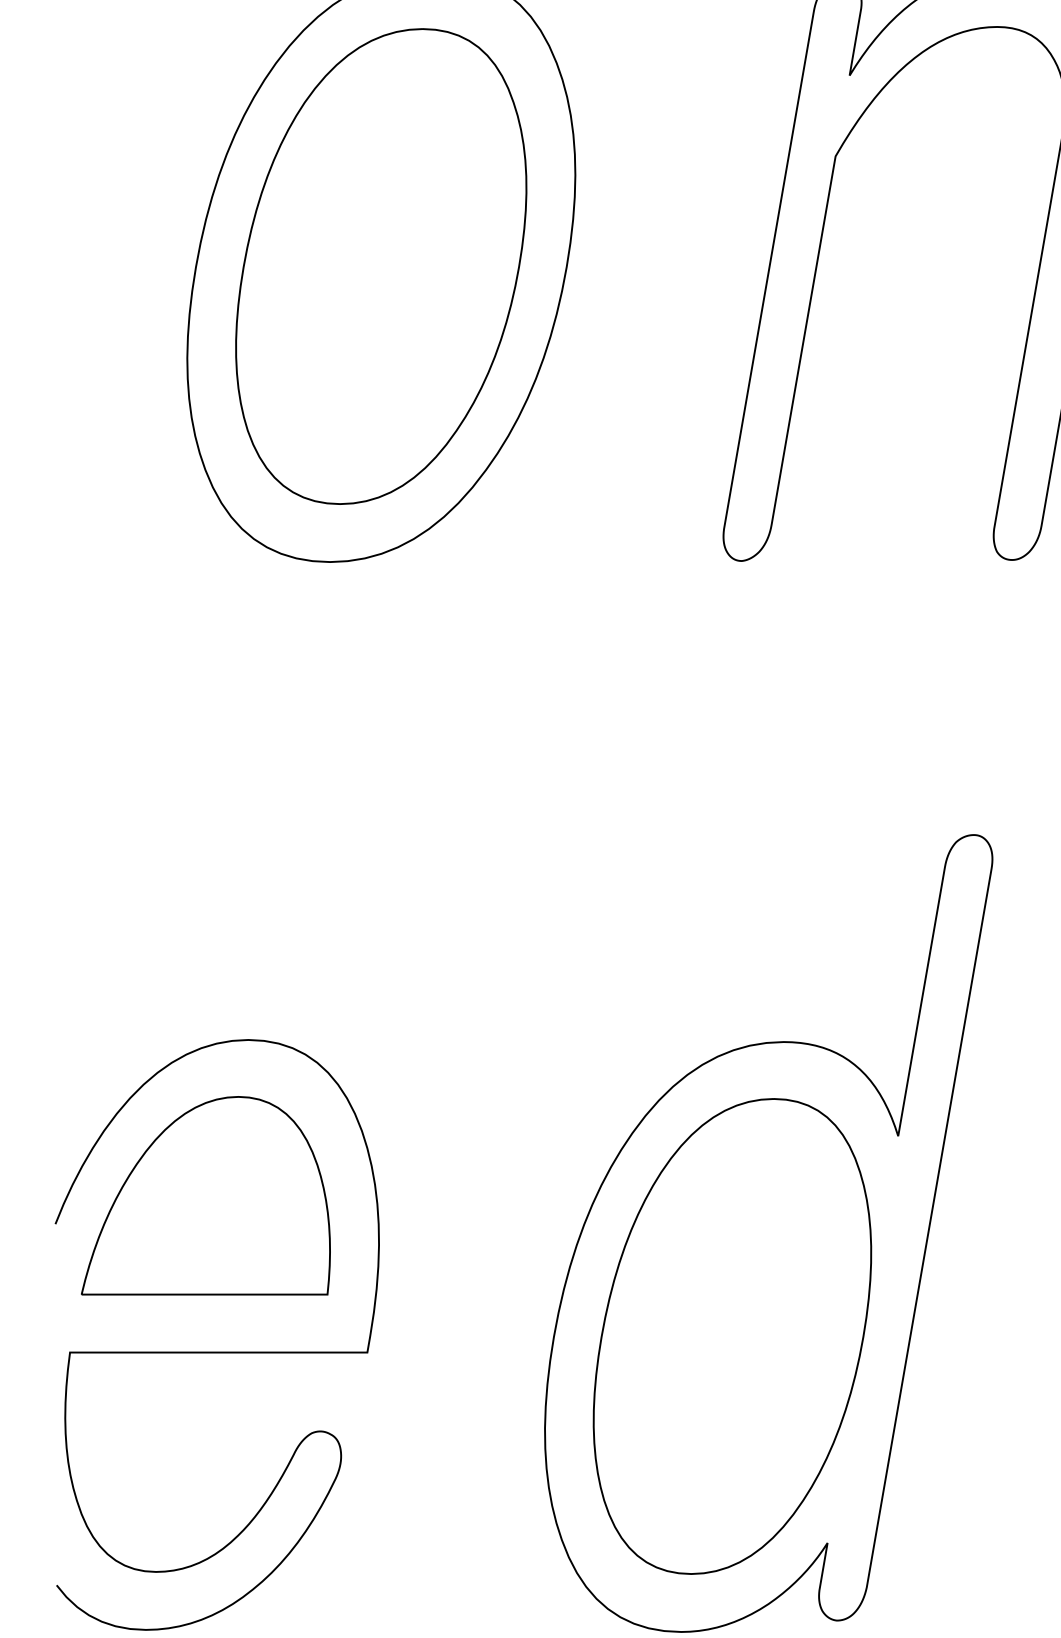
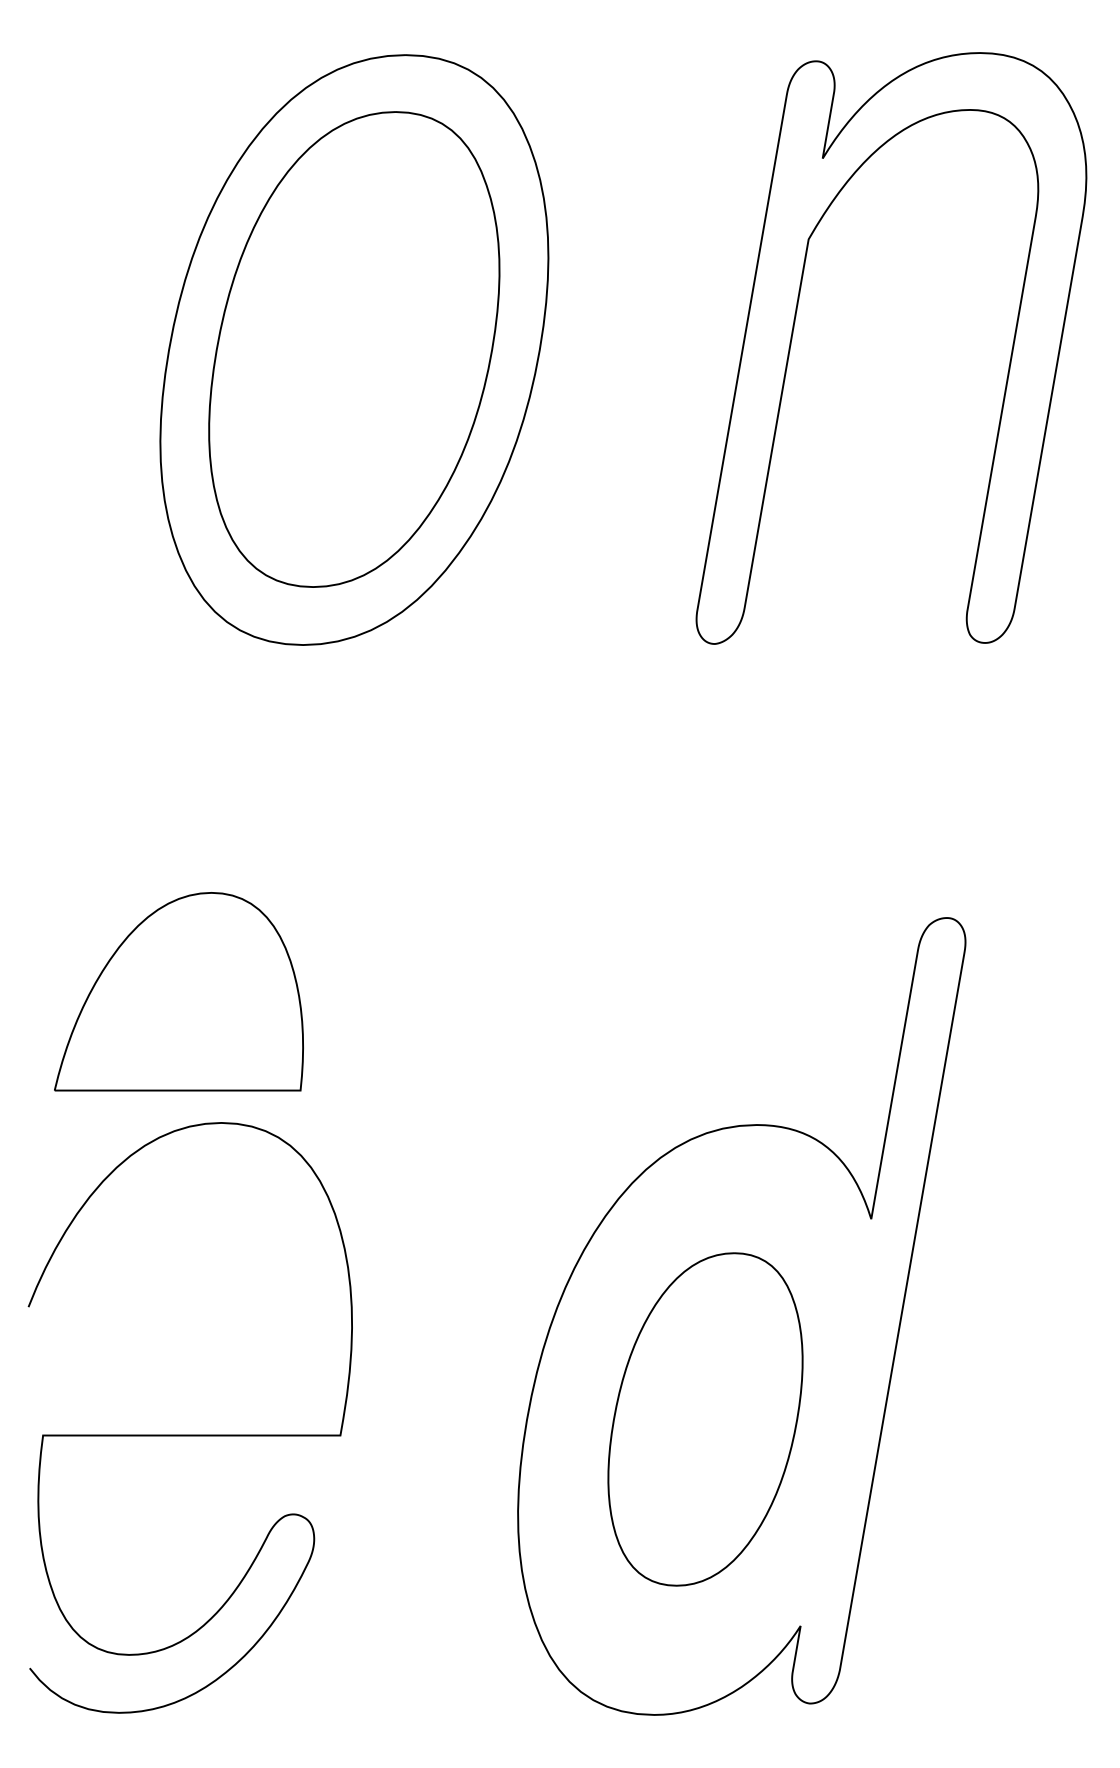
part: (205, 1195) -> (178, 991), moved
part: (732, 1336) -> (705, 1419), size x0.7

